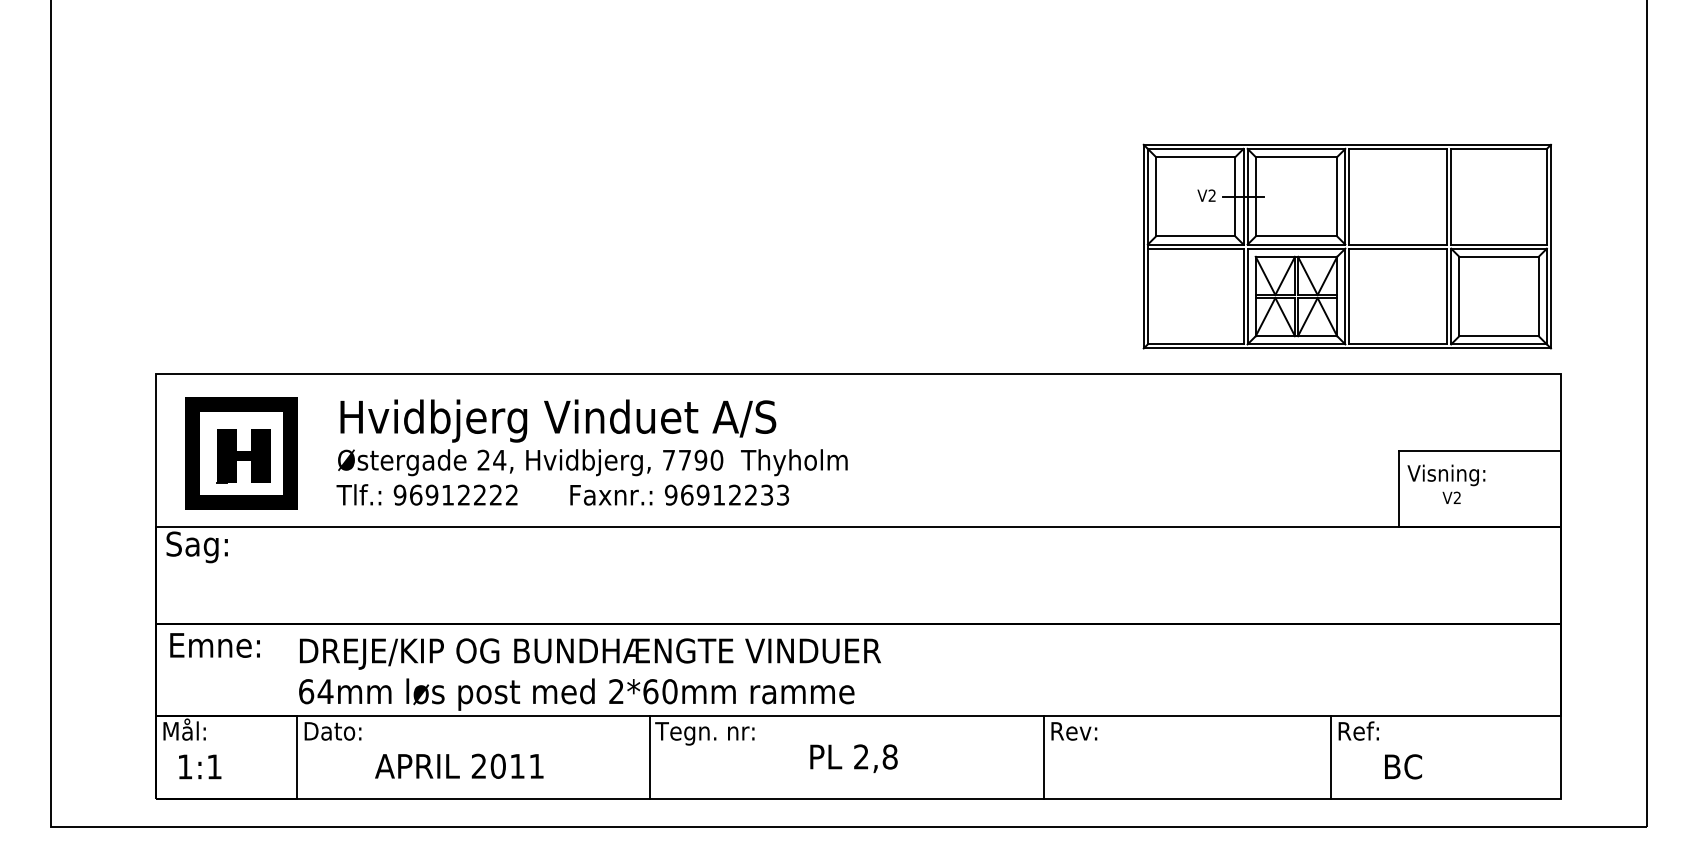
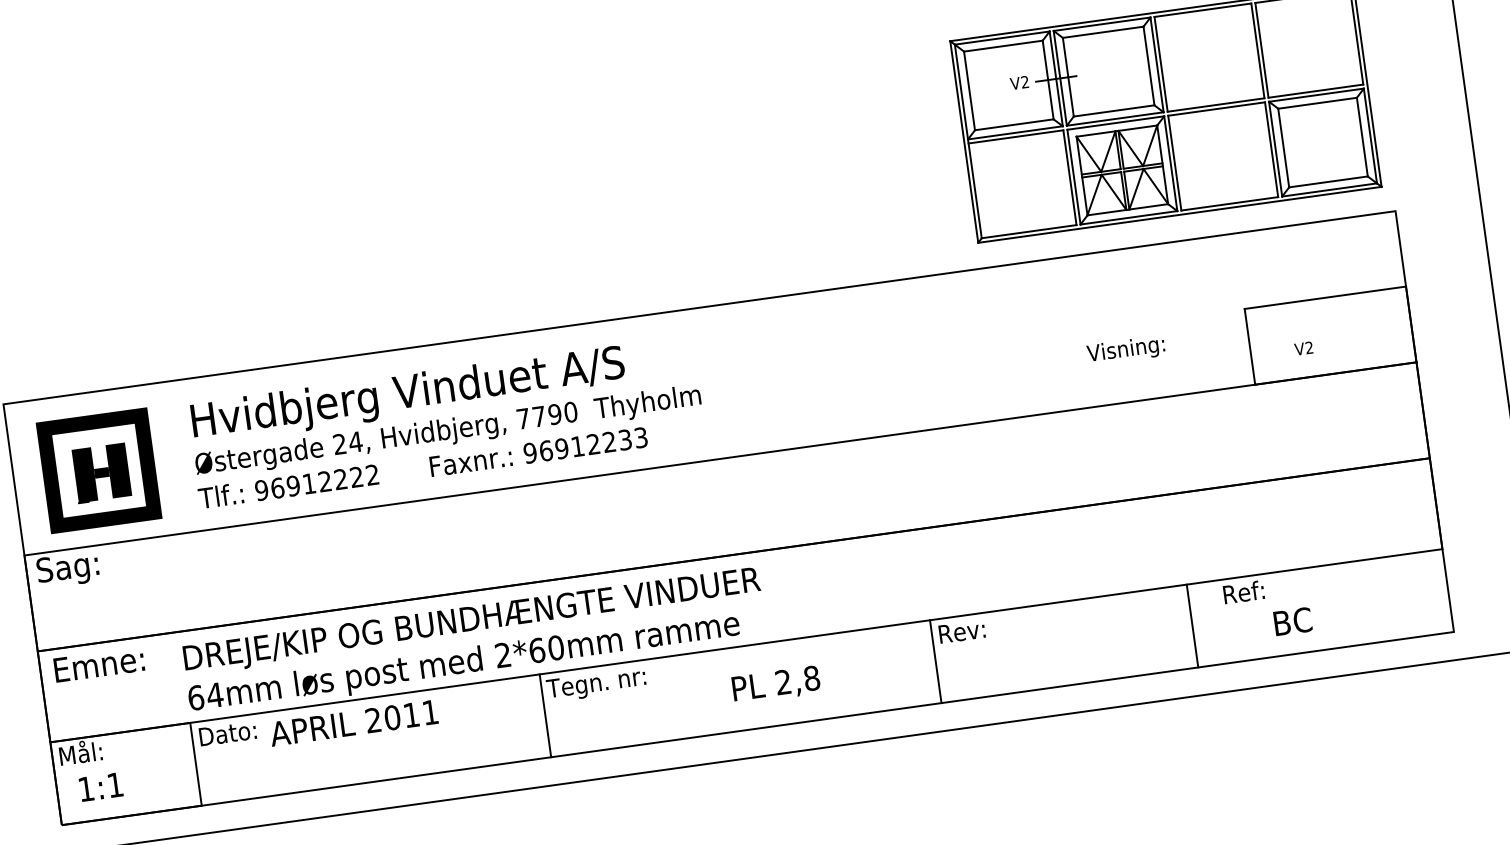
text: (1446, 475) -> (1126, 350), moved
line: (1331, 757) -> (1192, 626), moved
text: (853, 758) -> (775, 684), moved
text: (459, 765) -> (353, 722), moved

